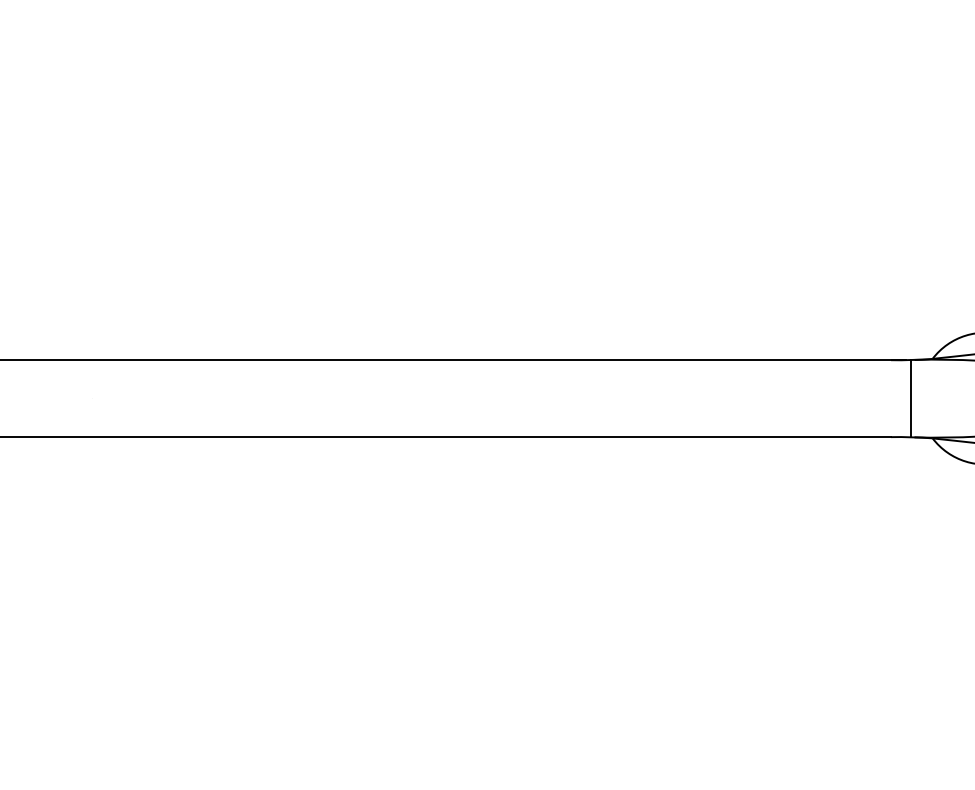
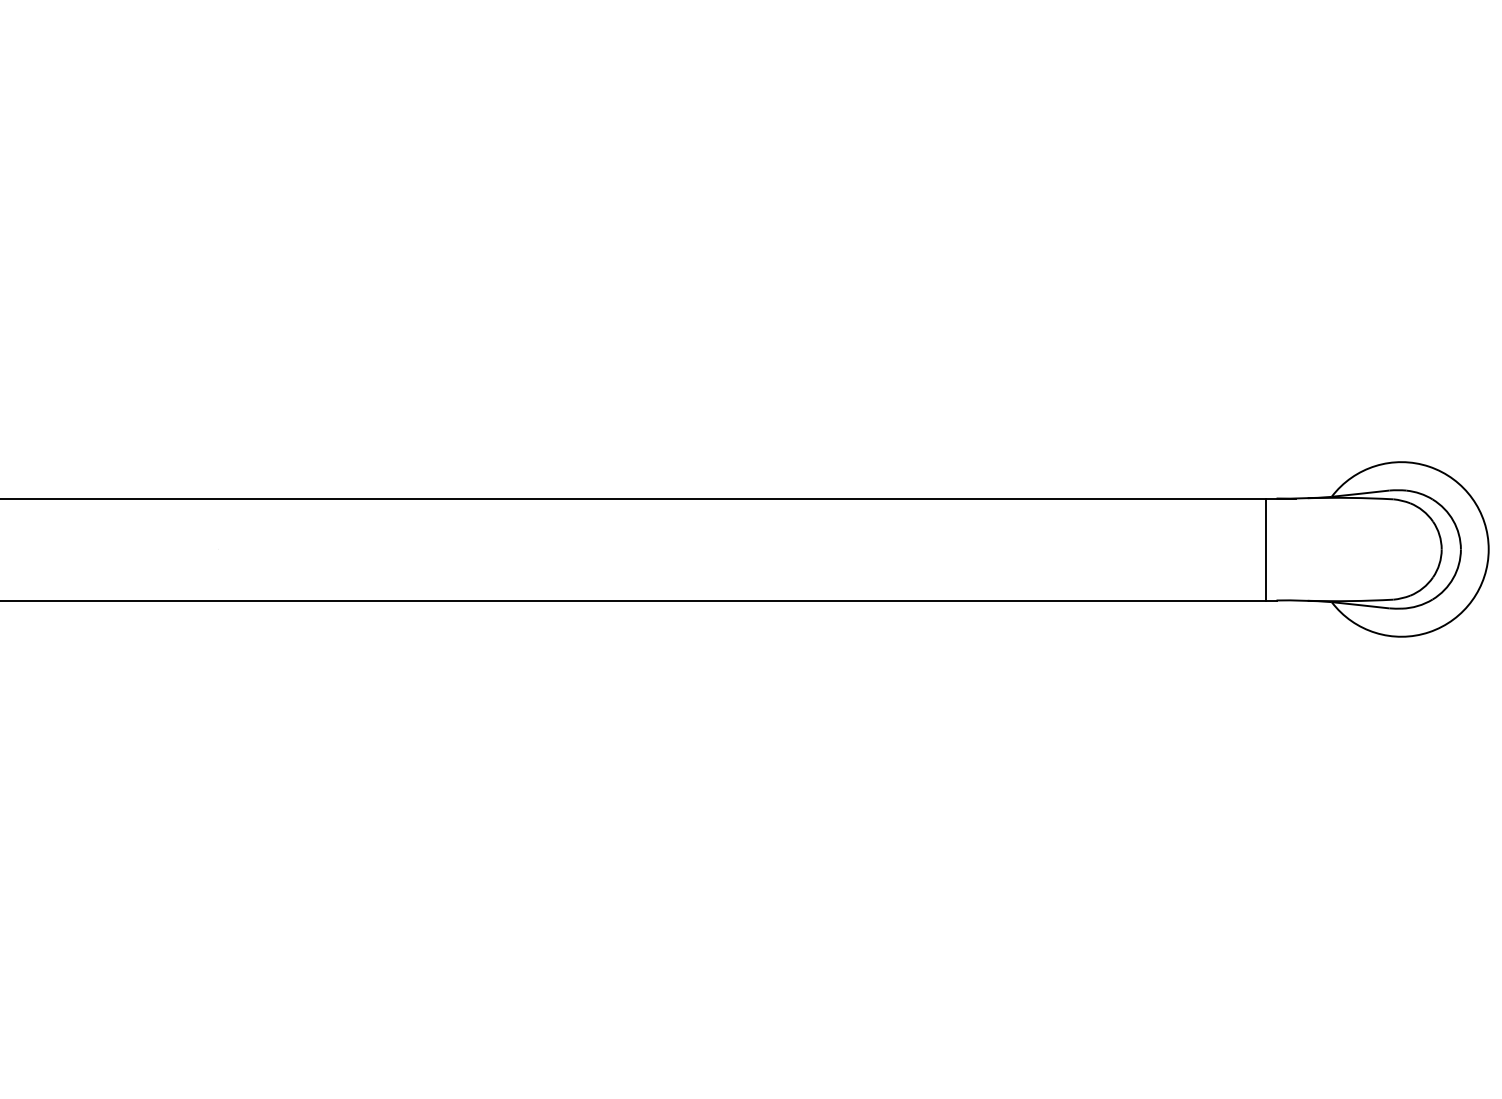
line: (911, 398) -> (1265, 549), moved

